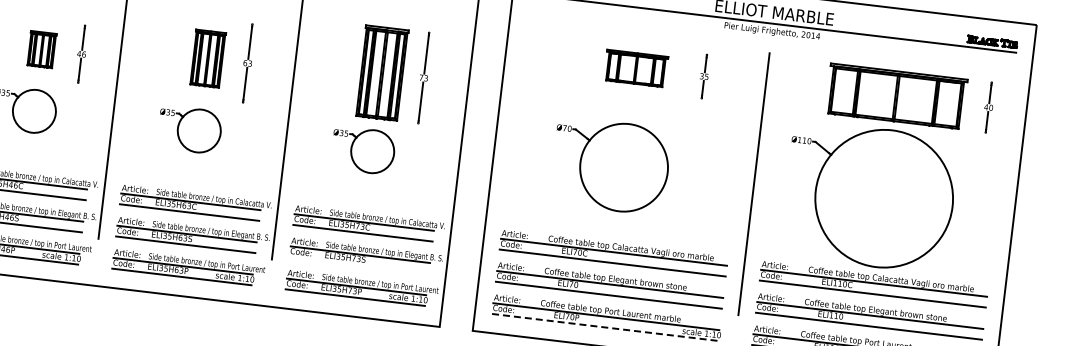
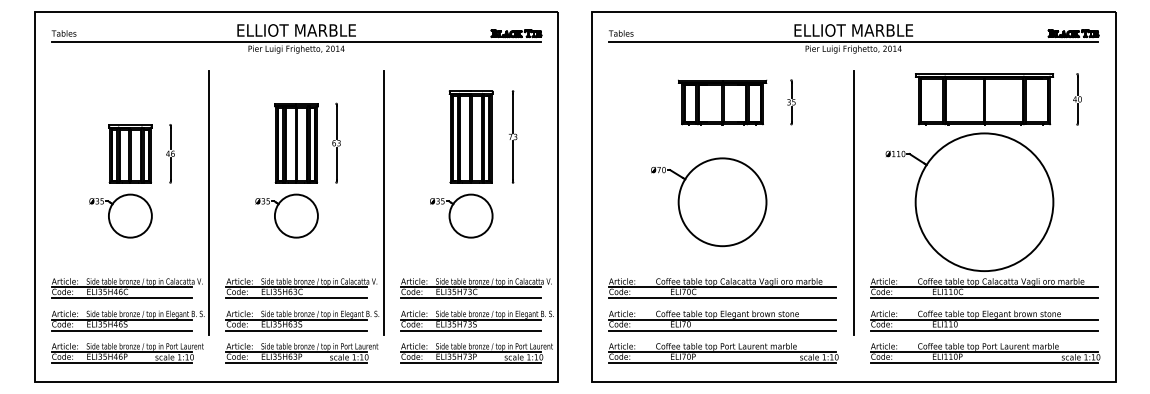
part: (41, 49) -> (130, 153), size x1.67
part: (207, 58) -> (296, 143), size x1.43
part: (635, 68) -> (722, 102), size x1.43
line: (358, 265) -> (470, 330), added
line: (604, 327) -> (722, 363), dashed -> solid

